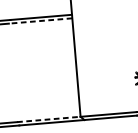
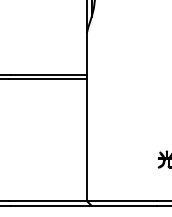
line: (40, 21) -> (47, 79), dashed -> solid
line: (49, 119) -> (48, 201), dashed -> solid

